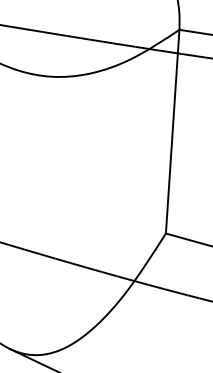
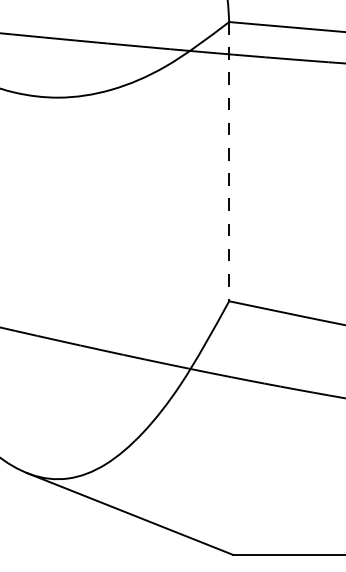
line: (172, 131) -> (229, 161), solid -> dashed

